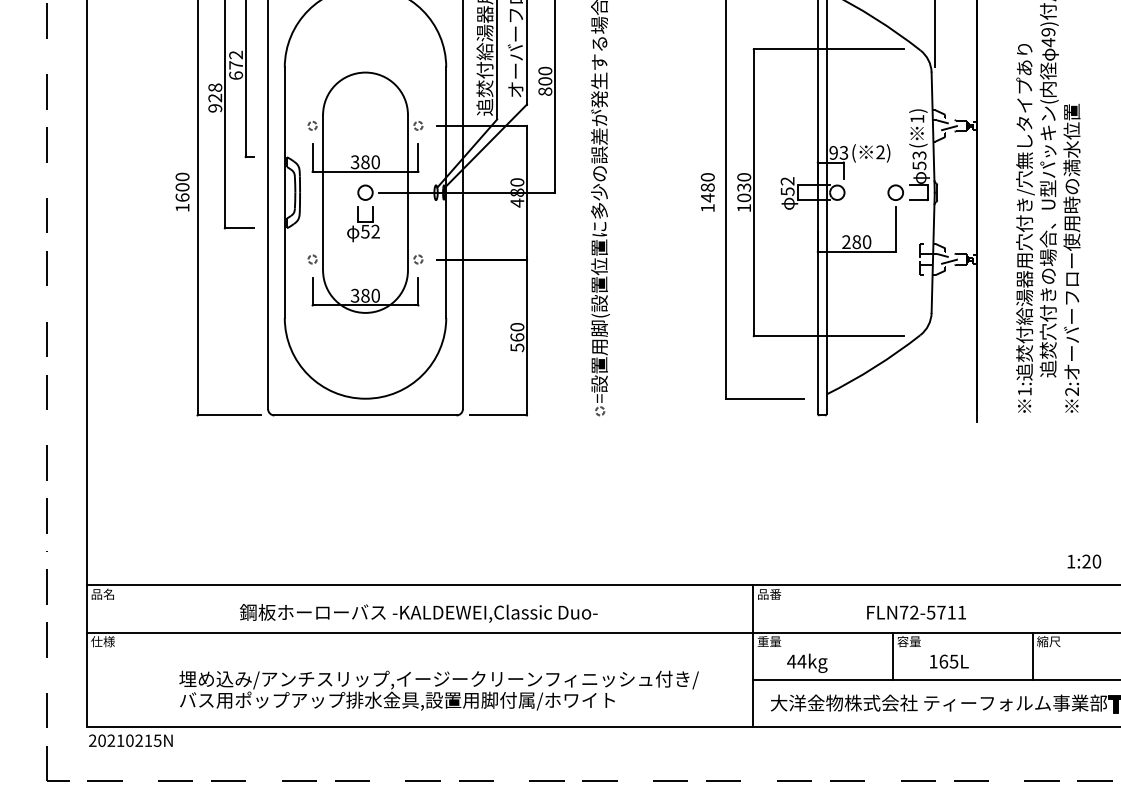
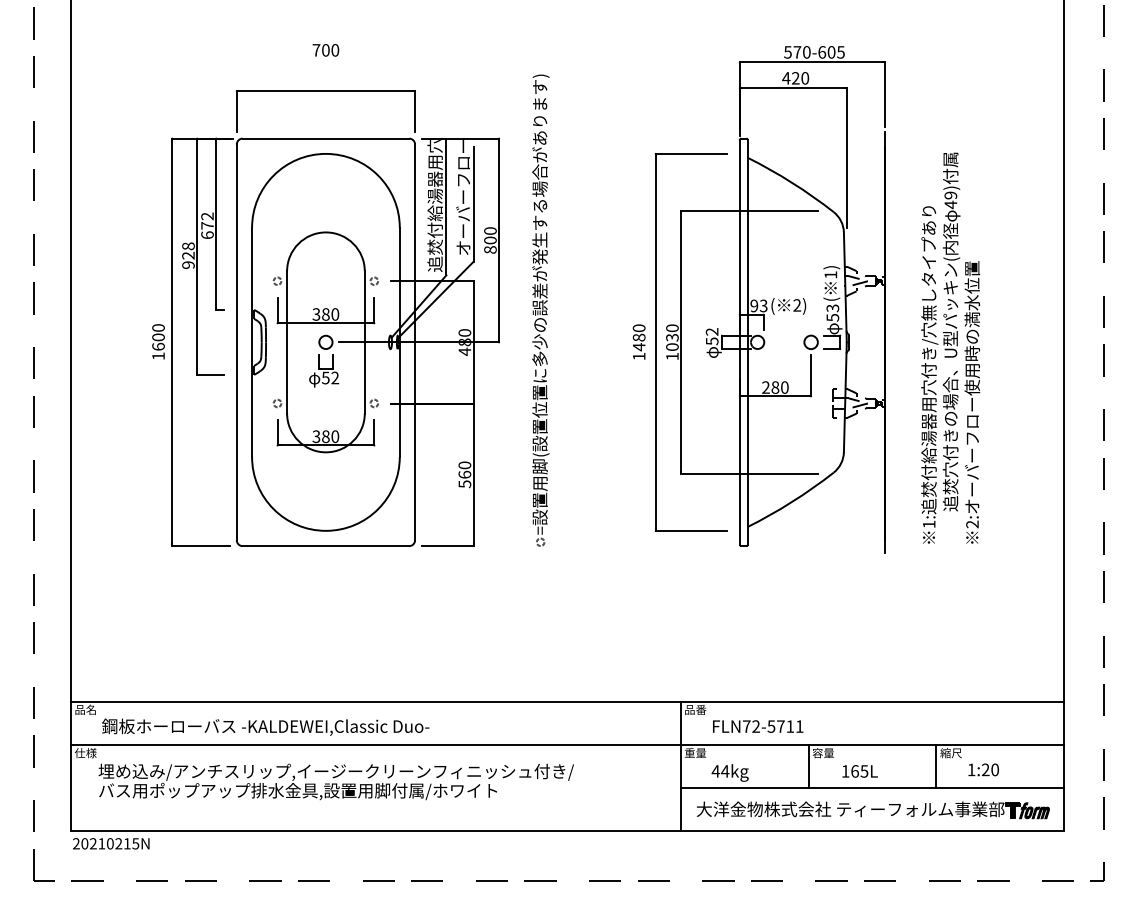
text: (1084, 561) -> (983, 769), moved
text: (418, 612) -> (265, 726), moved
text: (916, 612) -> (758, 726), moved
text: (438, 690) -> (335, 781), moved

